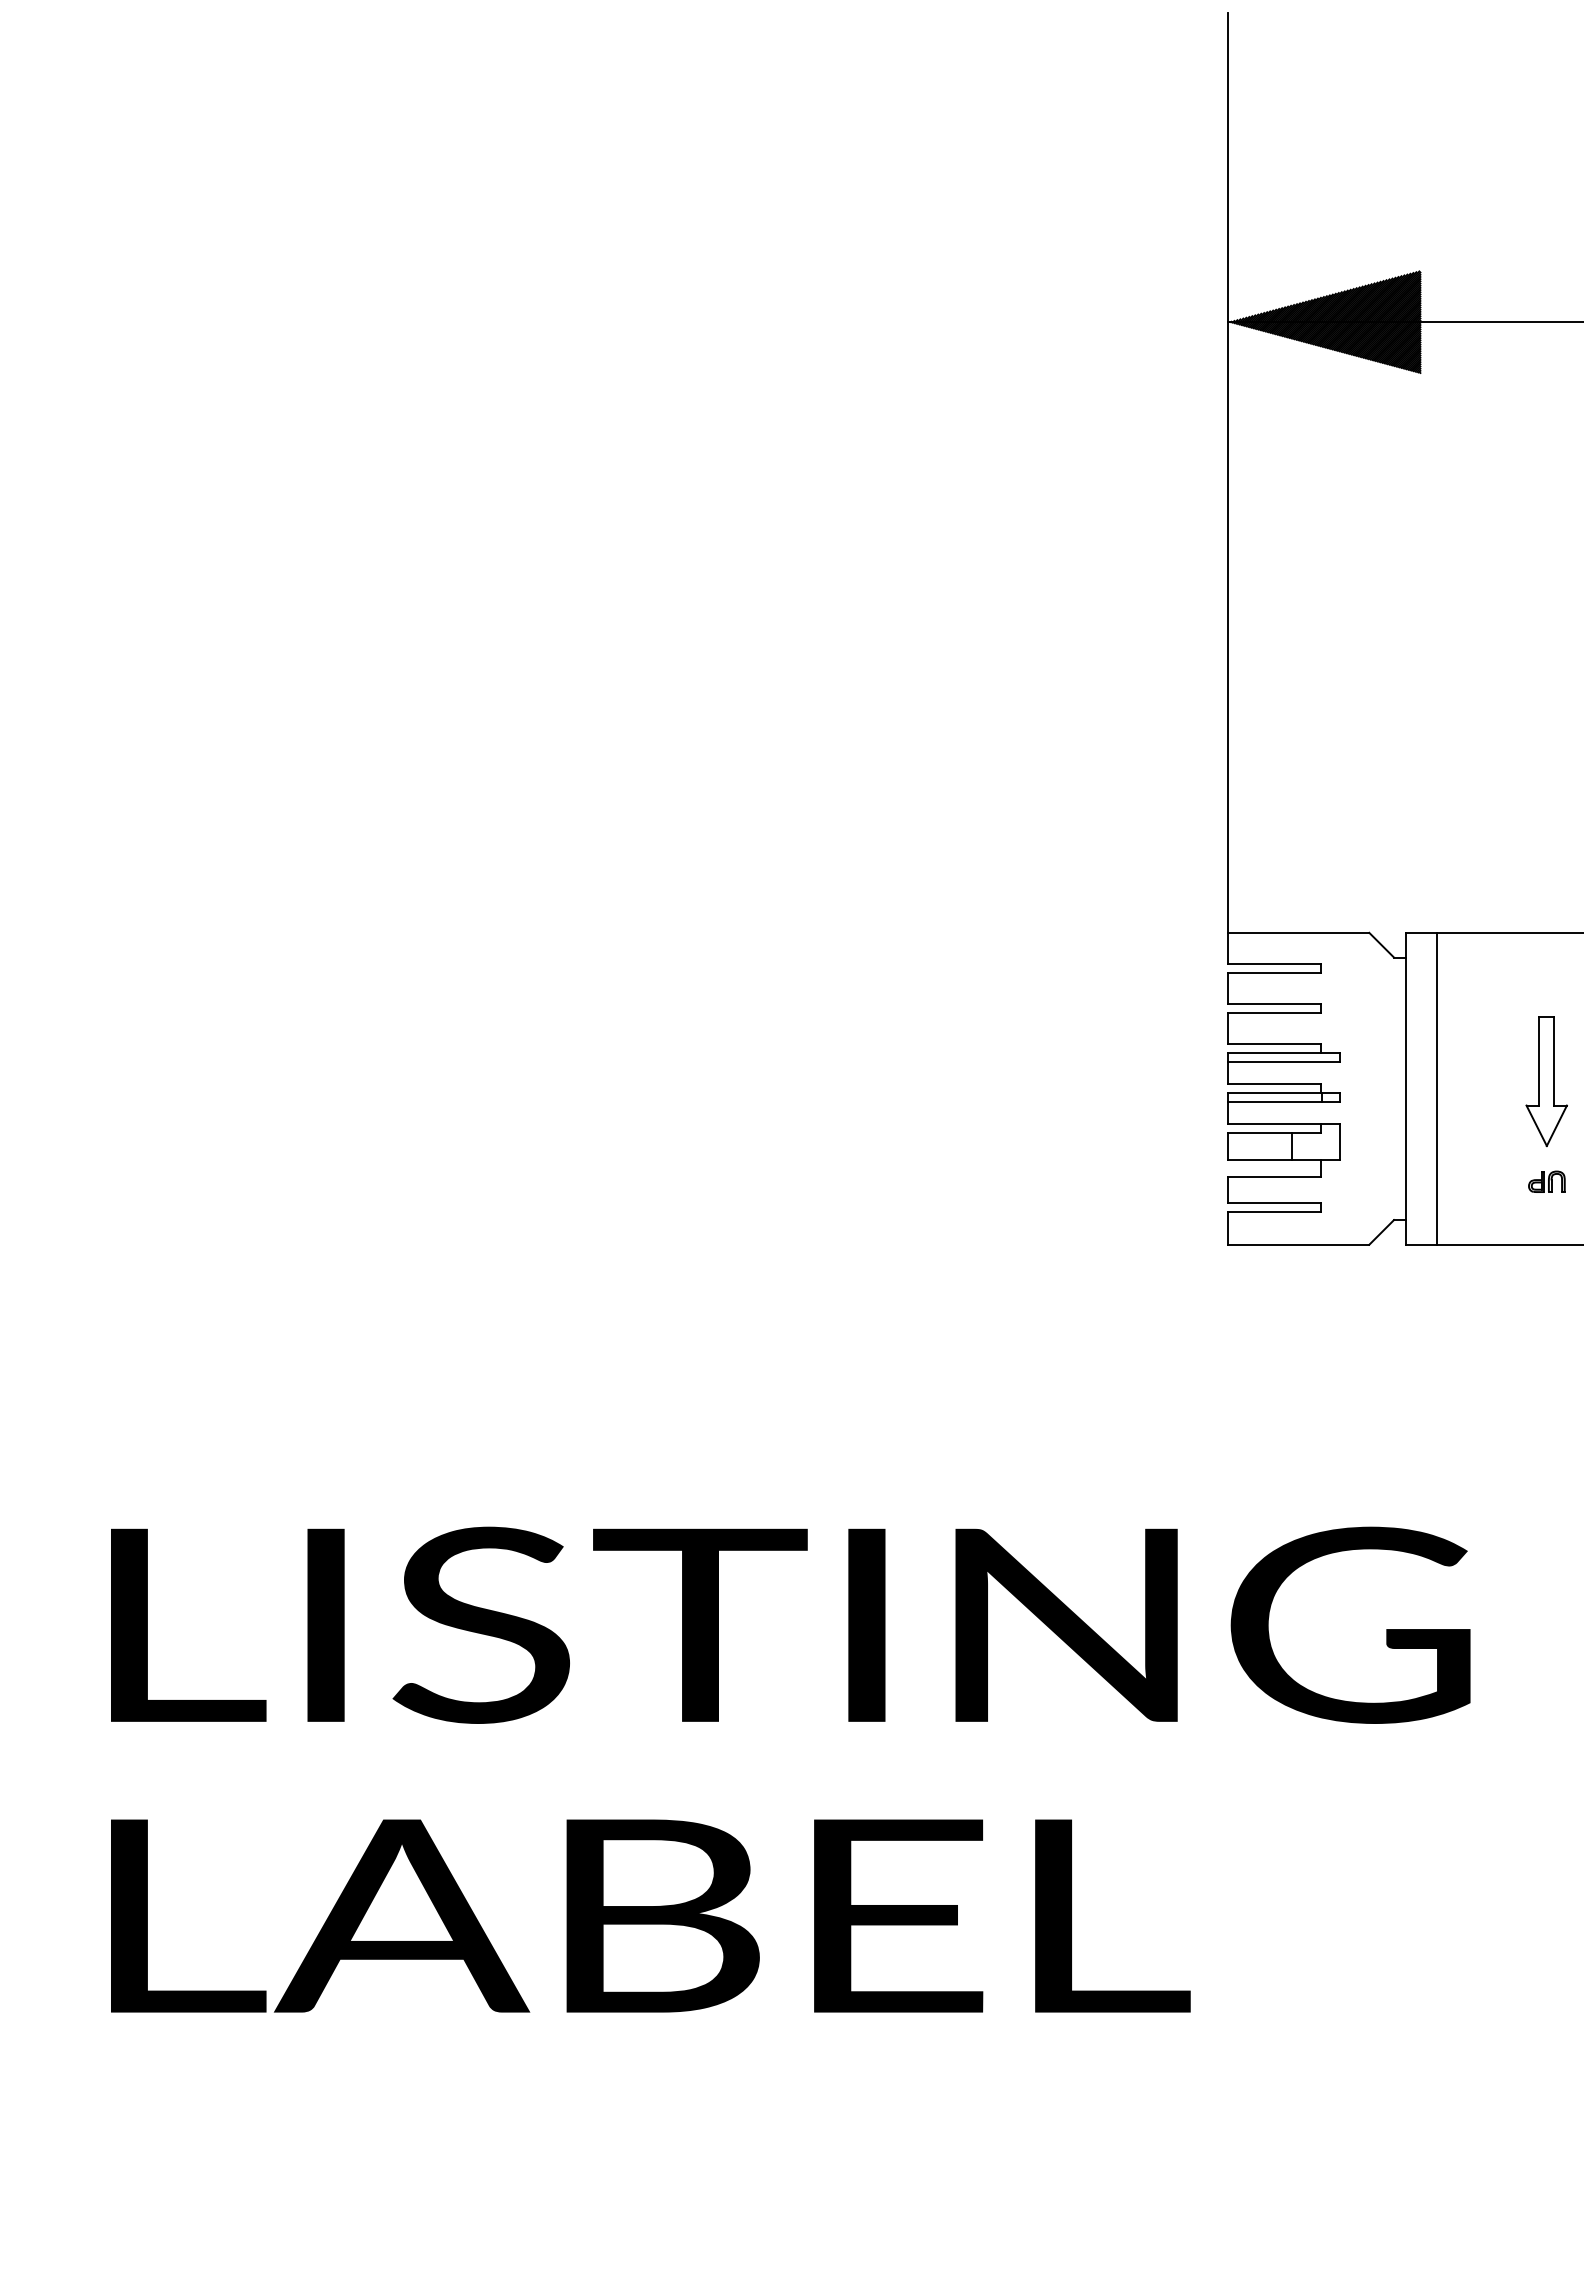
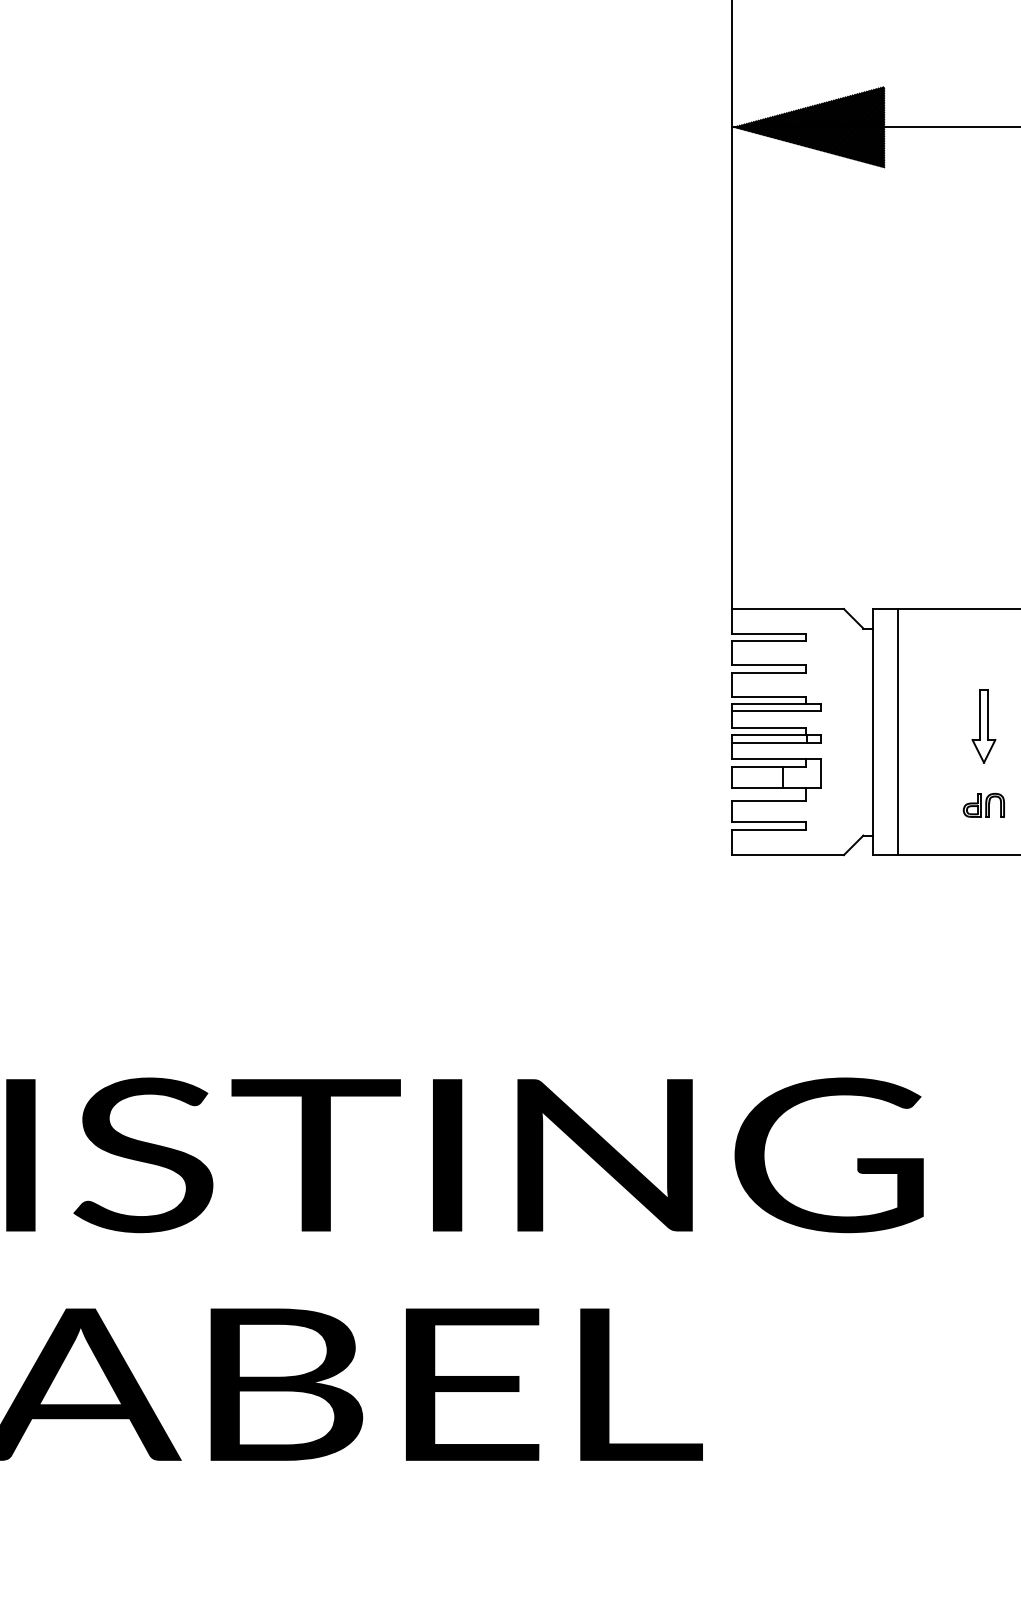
part: (1546, 1081) -> (983, 726), size x0.71
part: (1546, 1181) -> (983, 805), size x1.43

